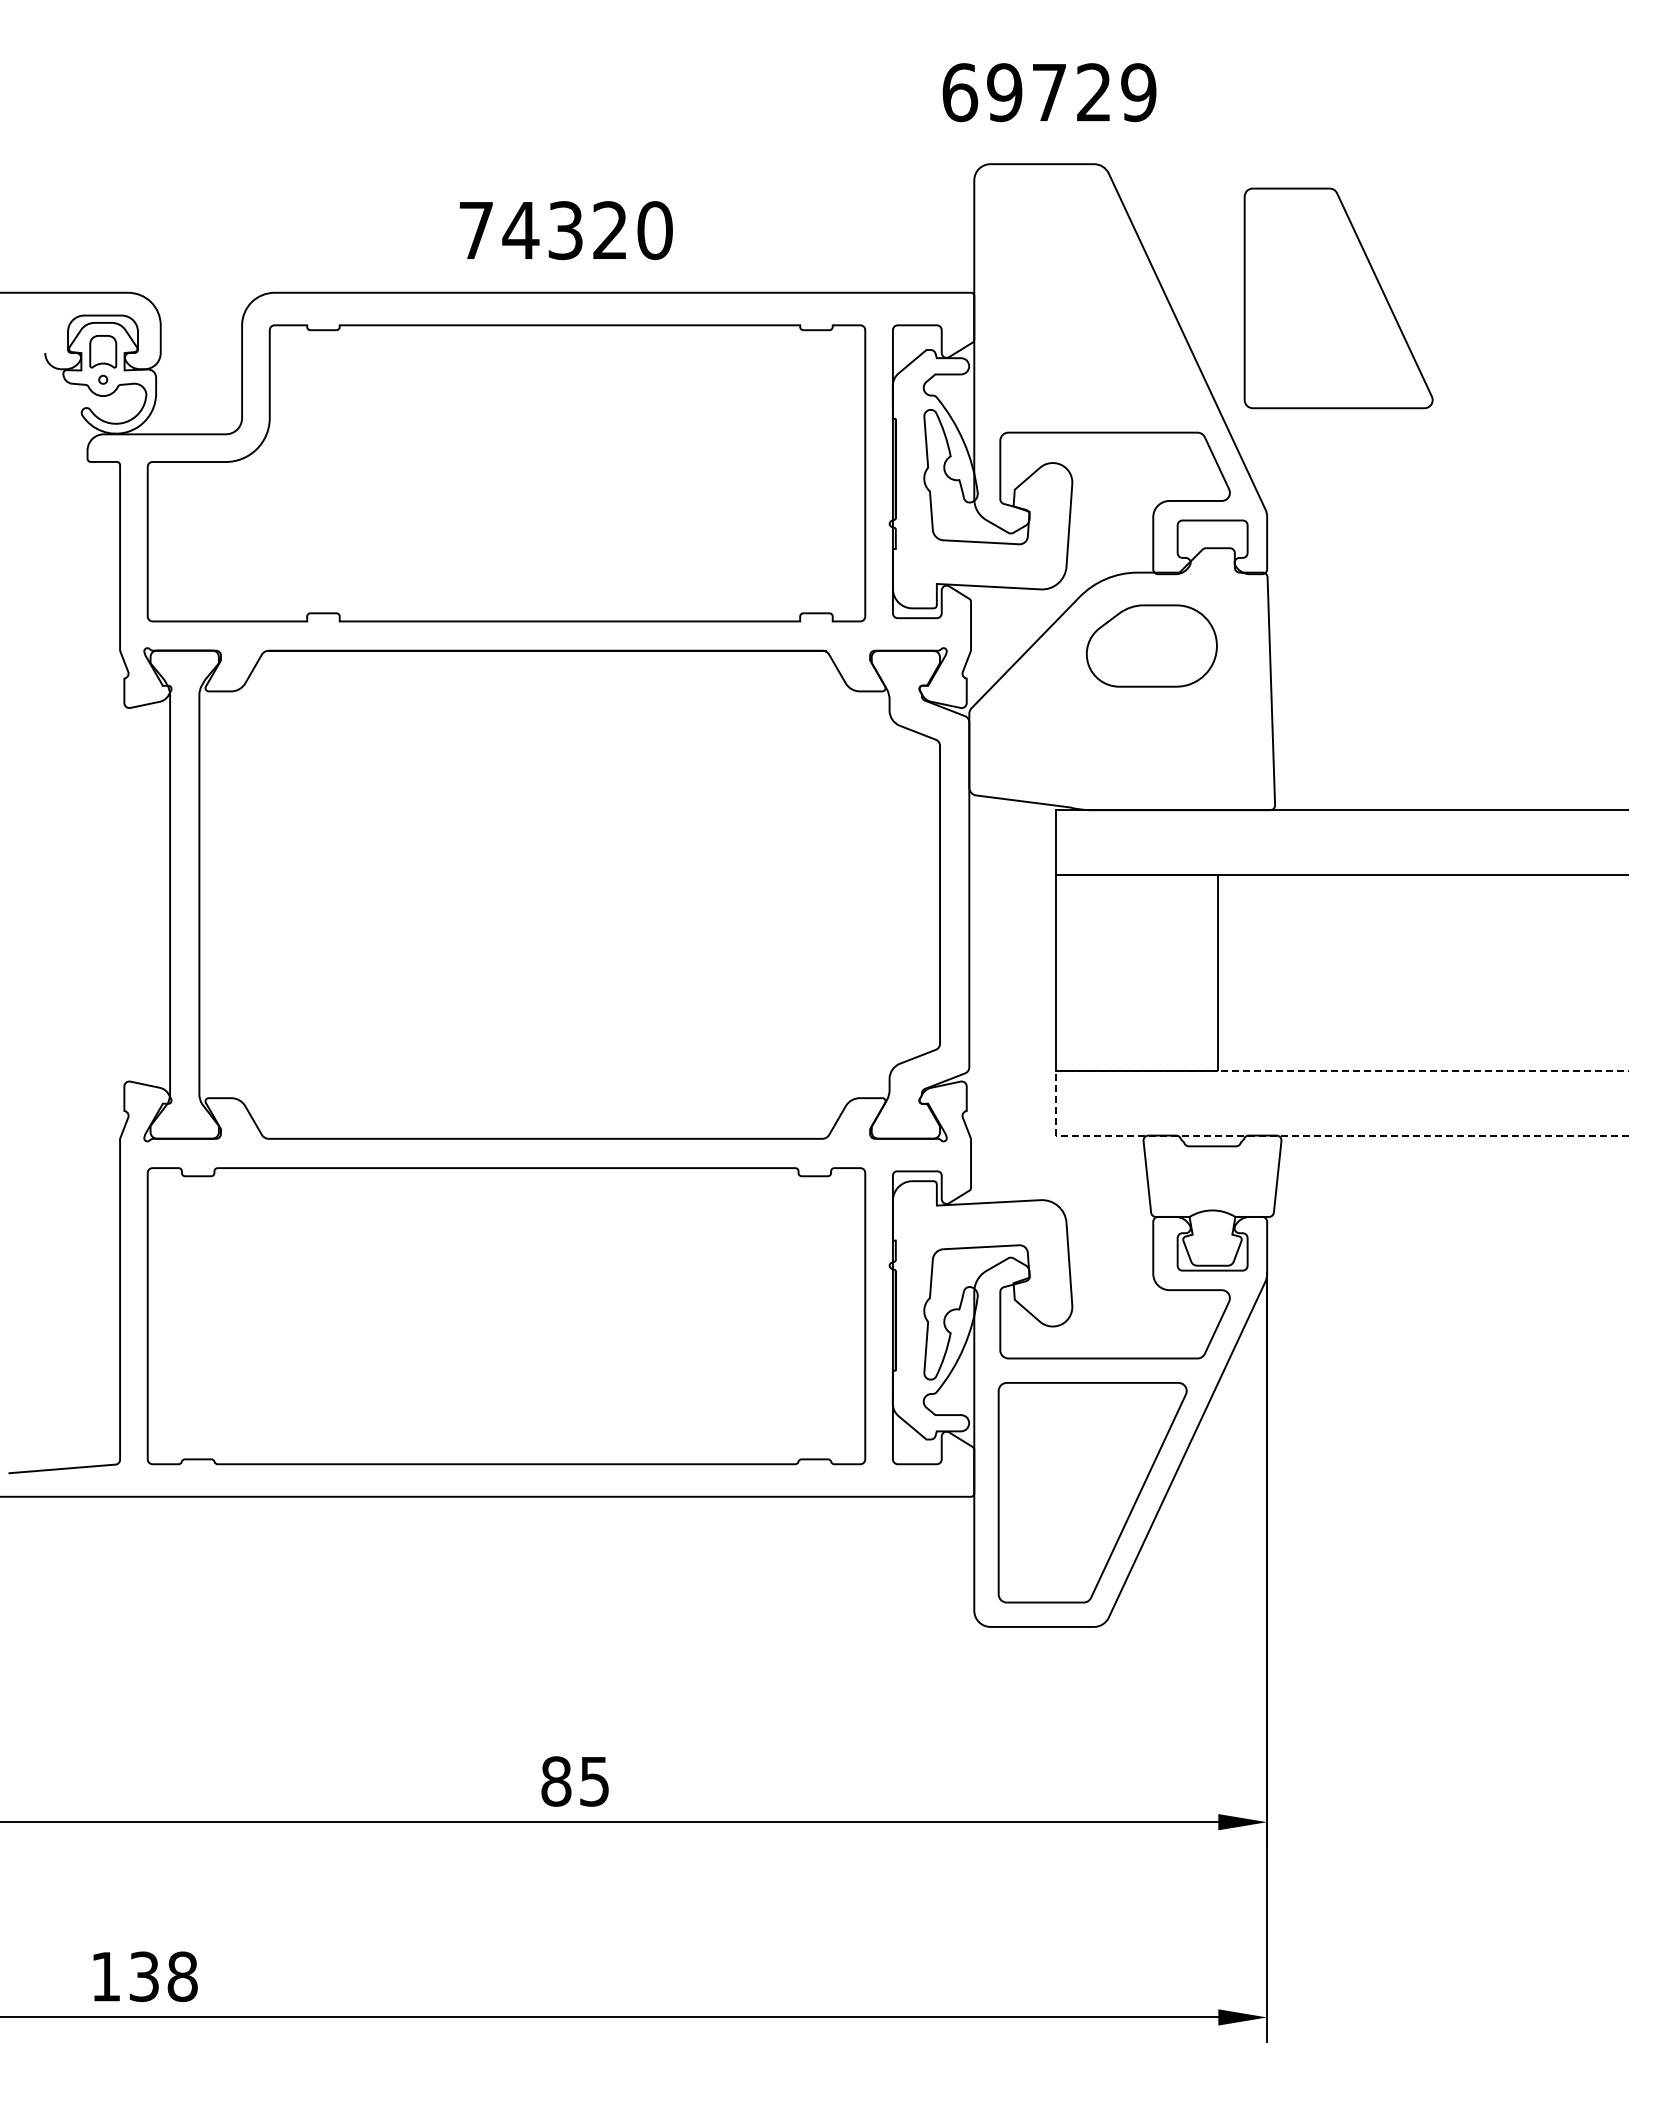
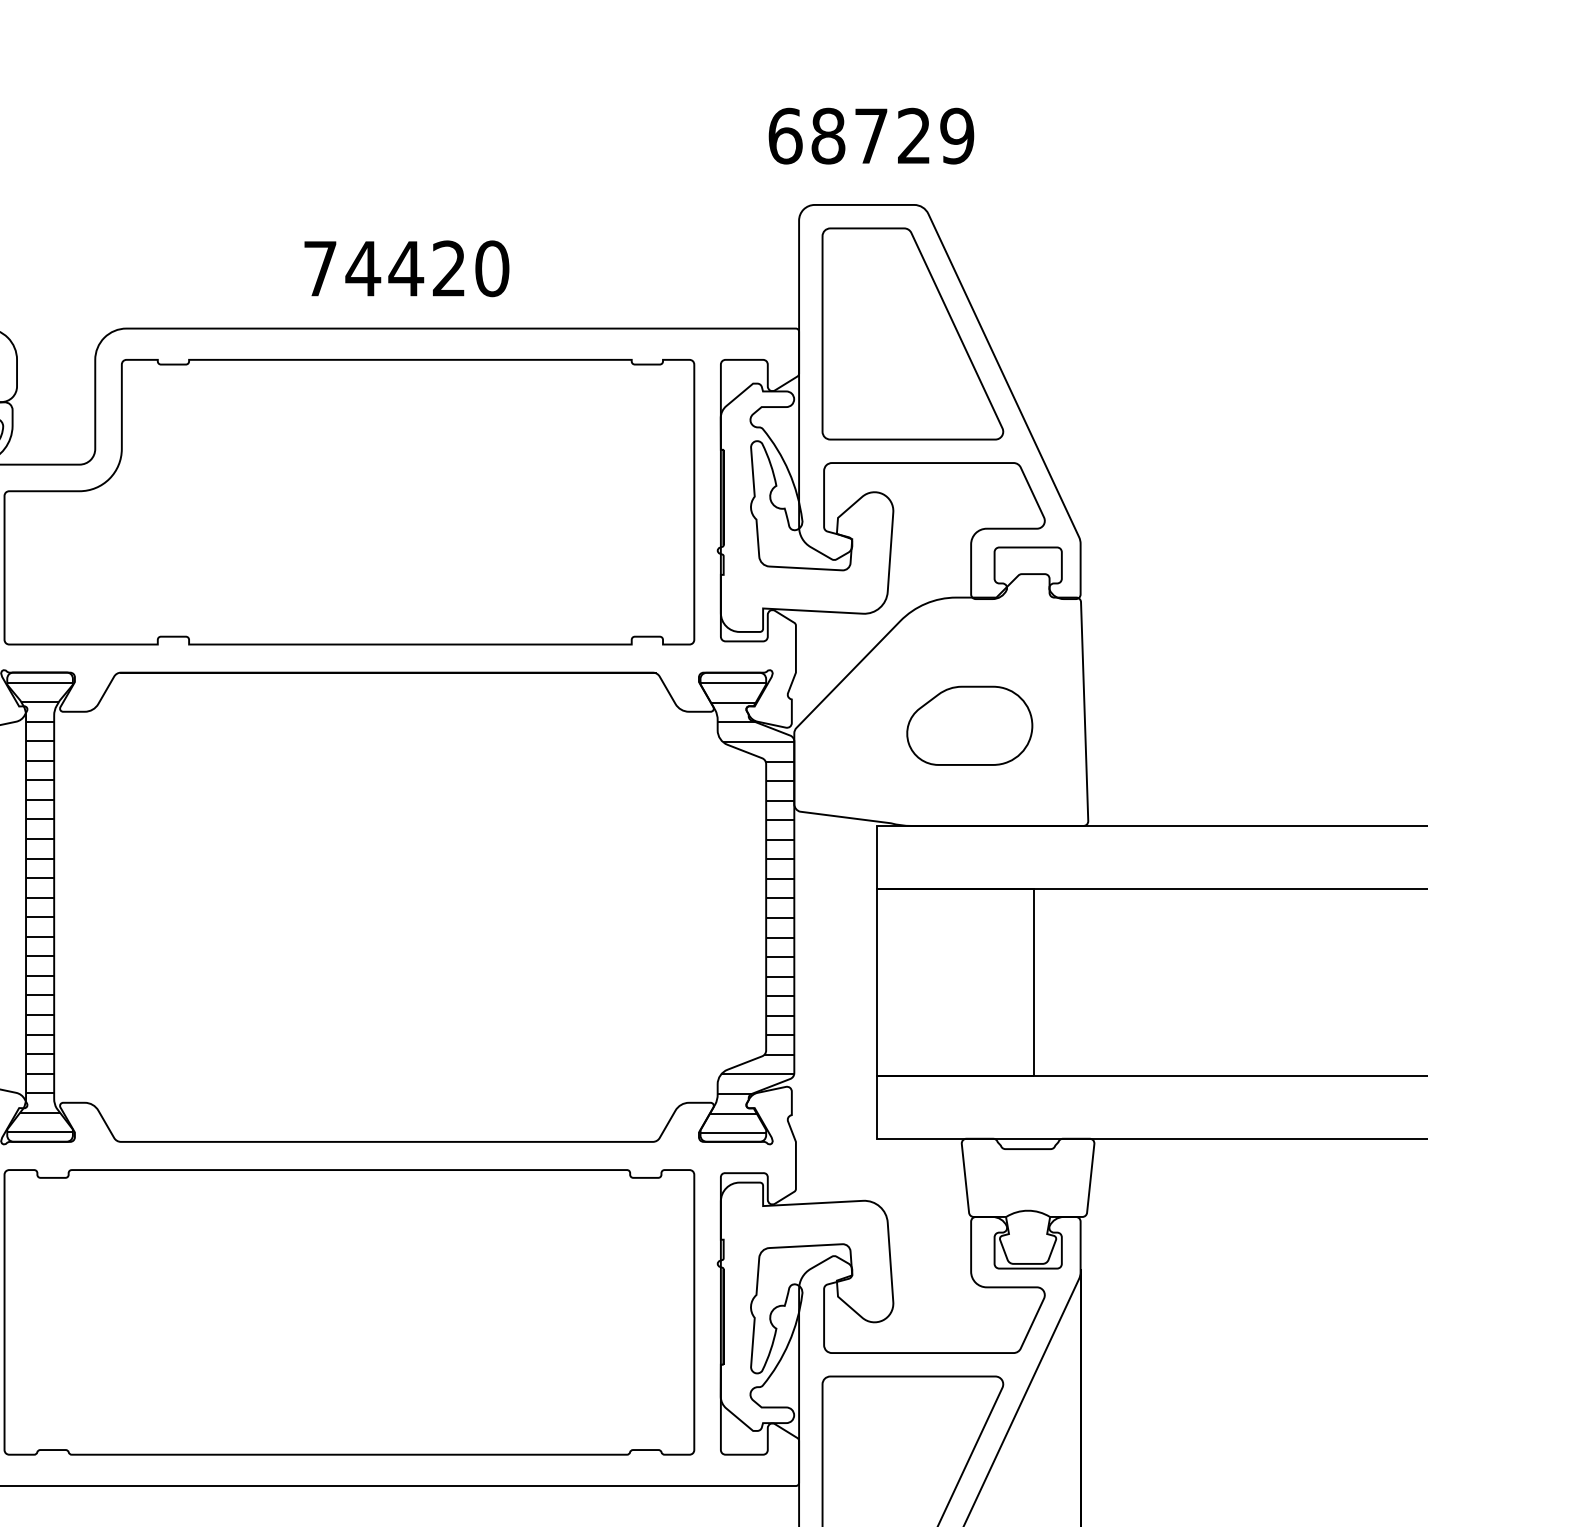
text: (1004, 92) -> (828, 136), 69729 -> 68729
text: (565, 230) -> (406, 268), 74320 -> 74420
part: (1338, 298) -> (912, 334), moved
part: (1151, 645) -> (969, 725), moved
hatch: (184, 894) -> (39, 907), added
hatch: (920, 895) -> (747, 907), added
line: (1055, 1103) -> (877, 1107), dashed -> solid

